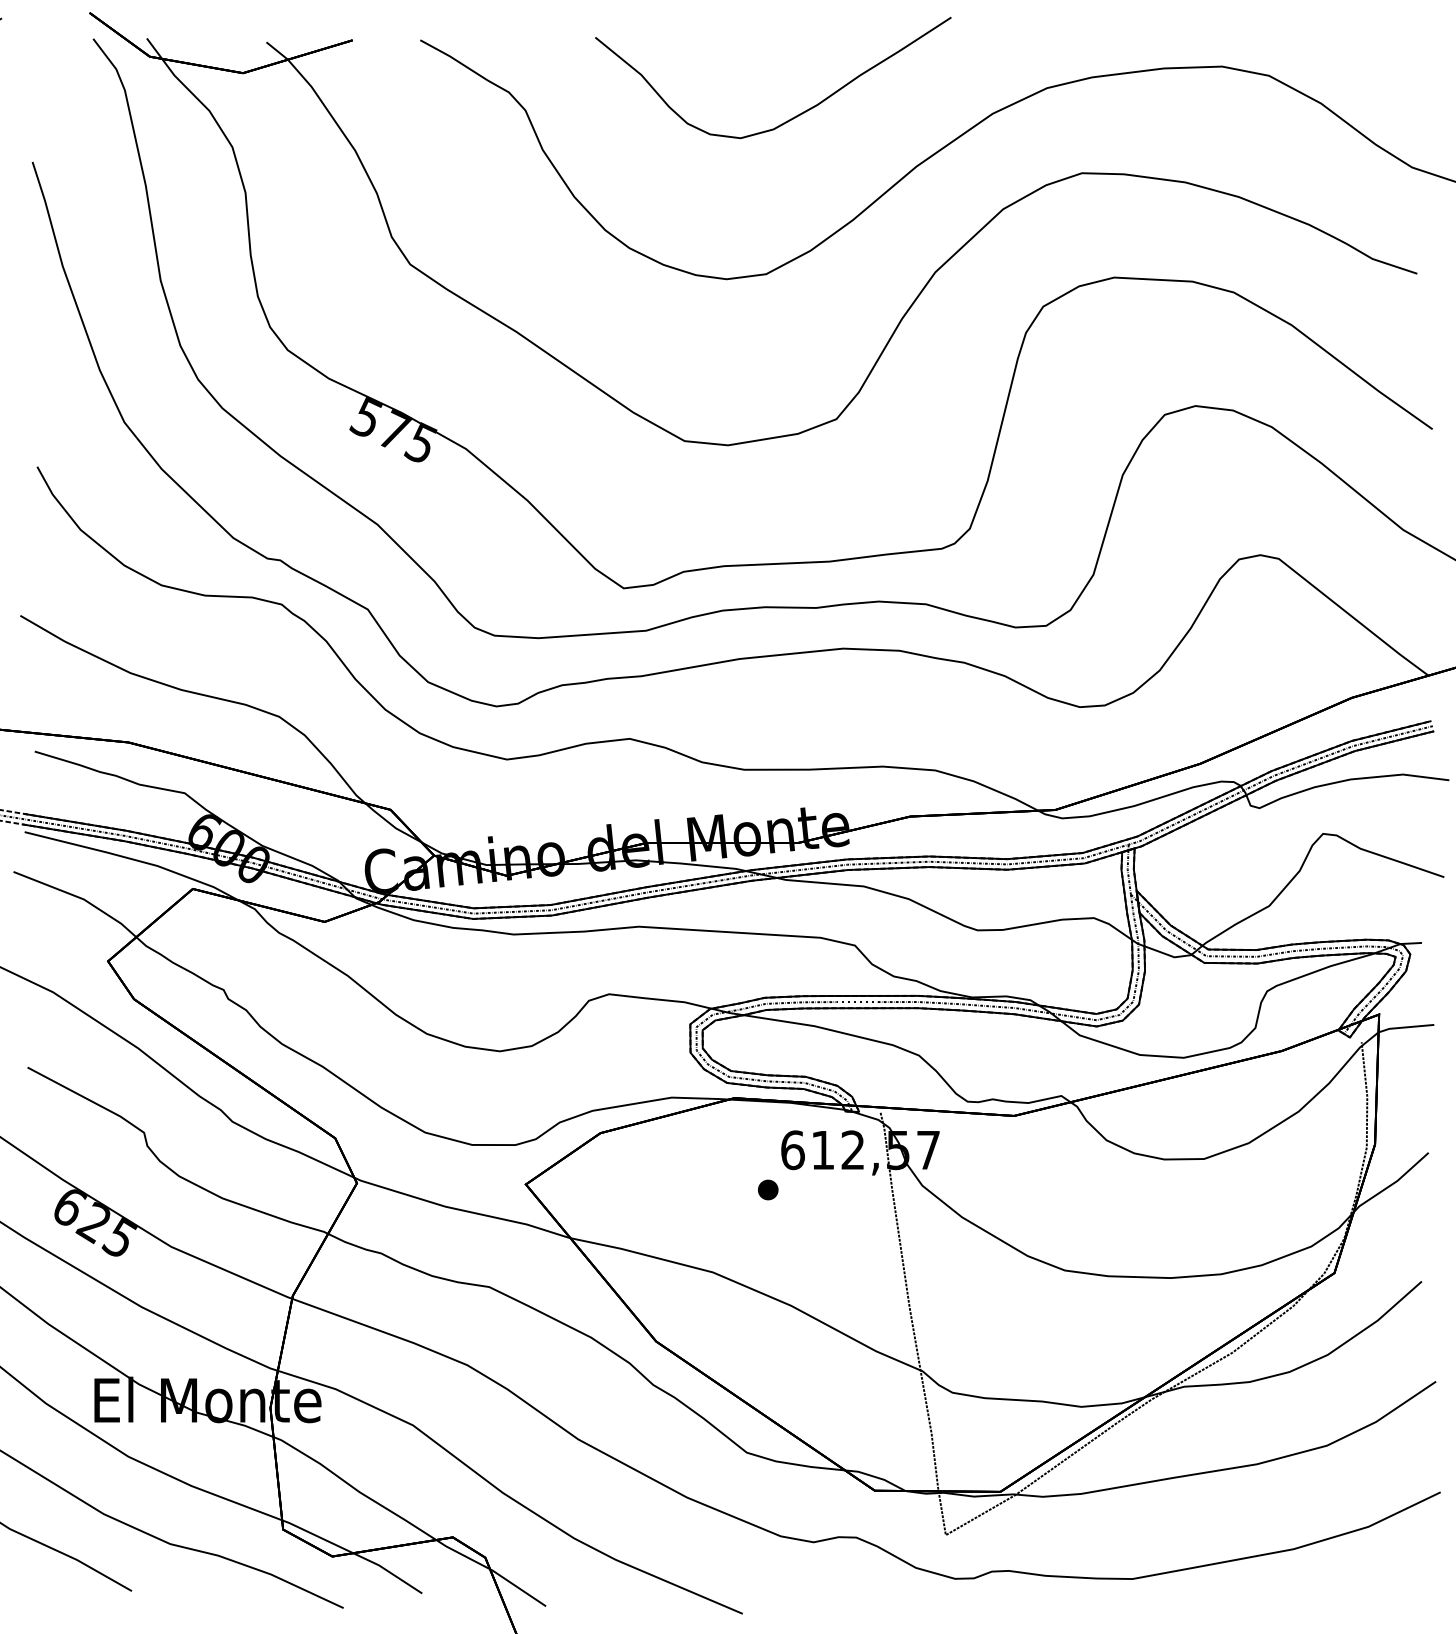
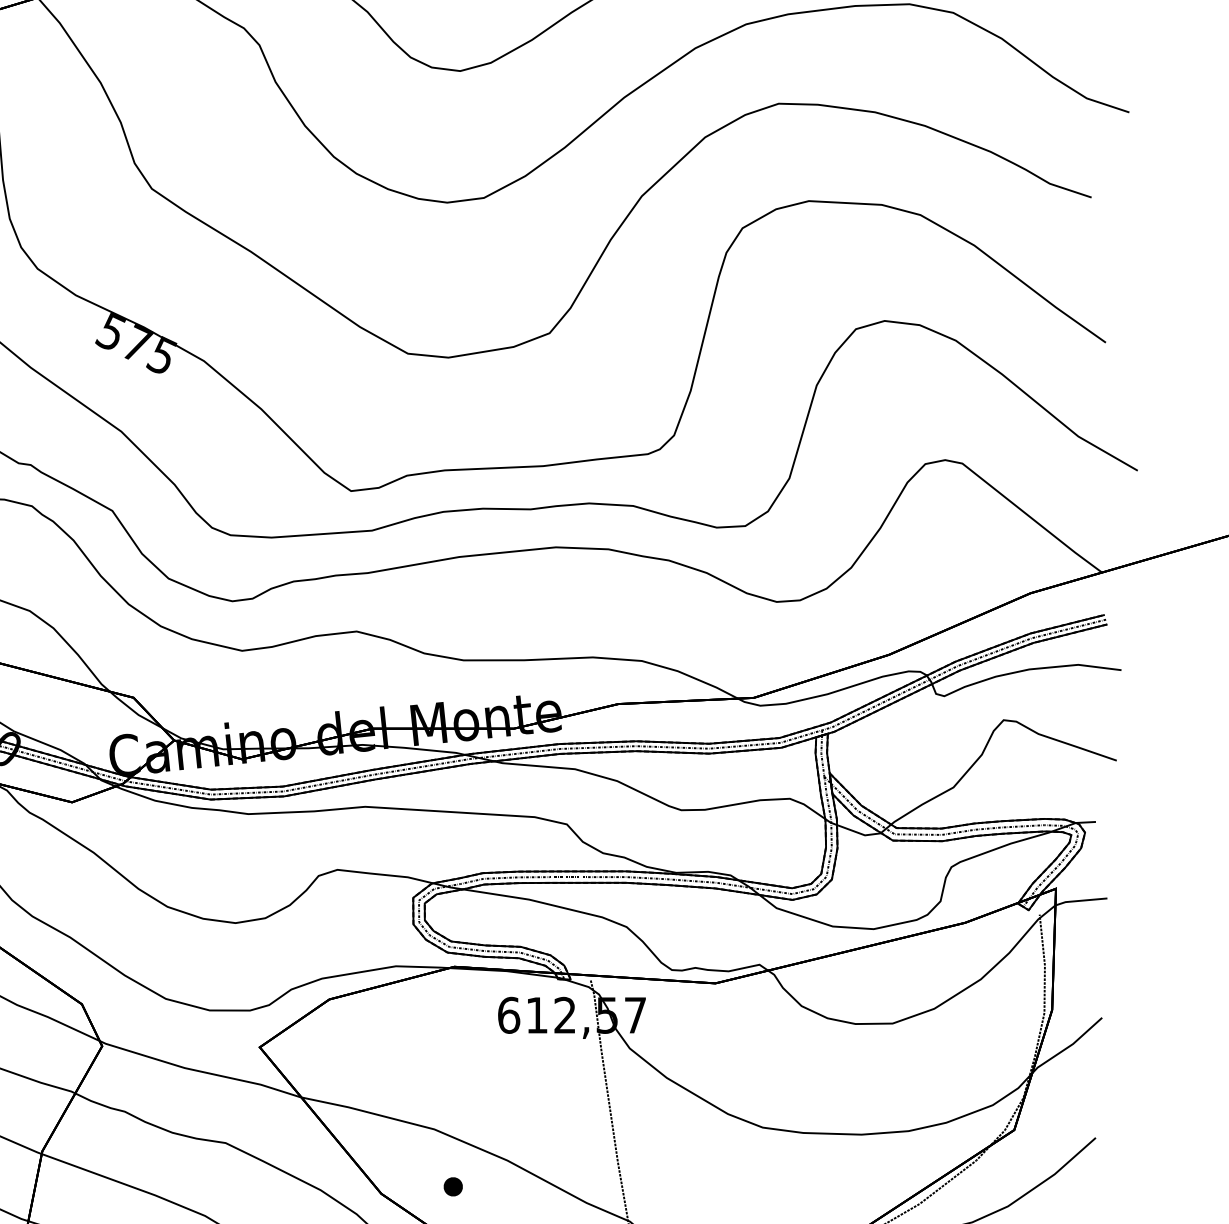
part: (768, 1189) -> (453, 1186), moved

